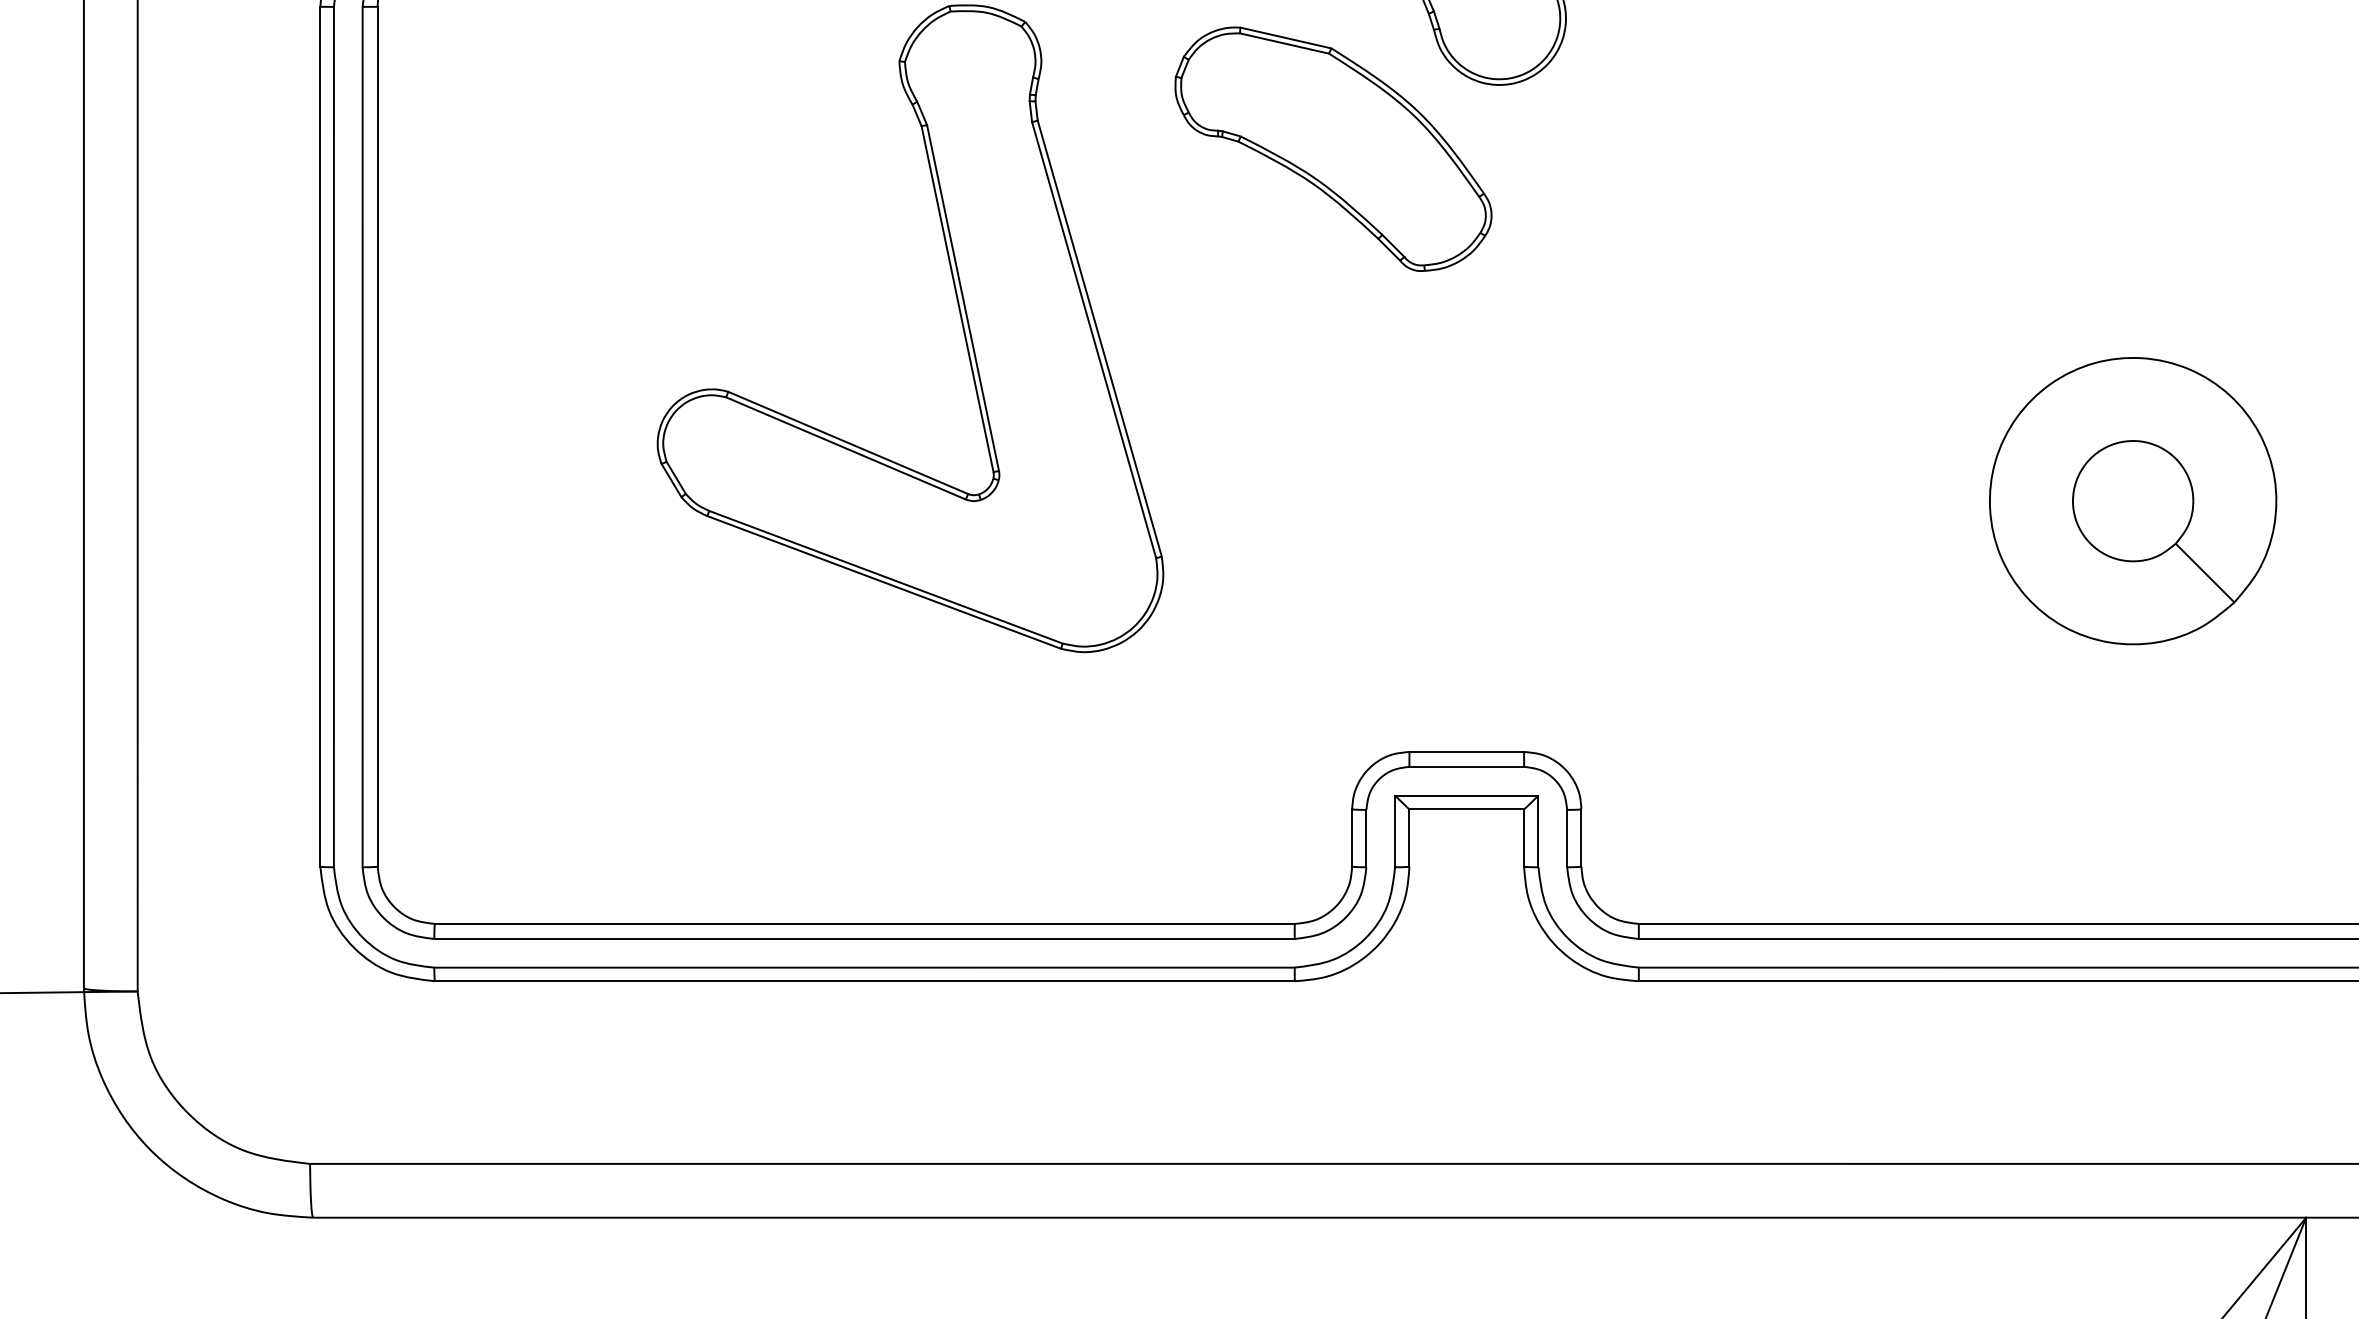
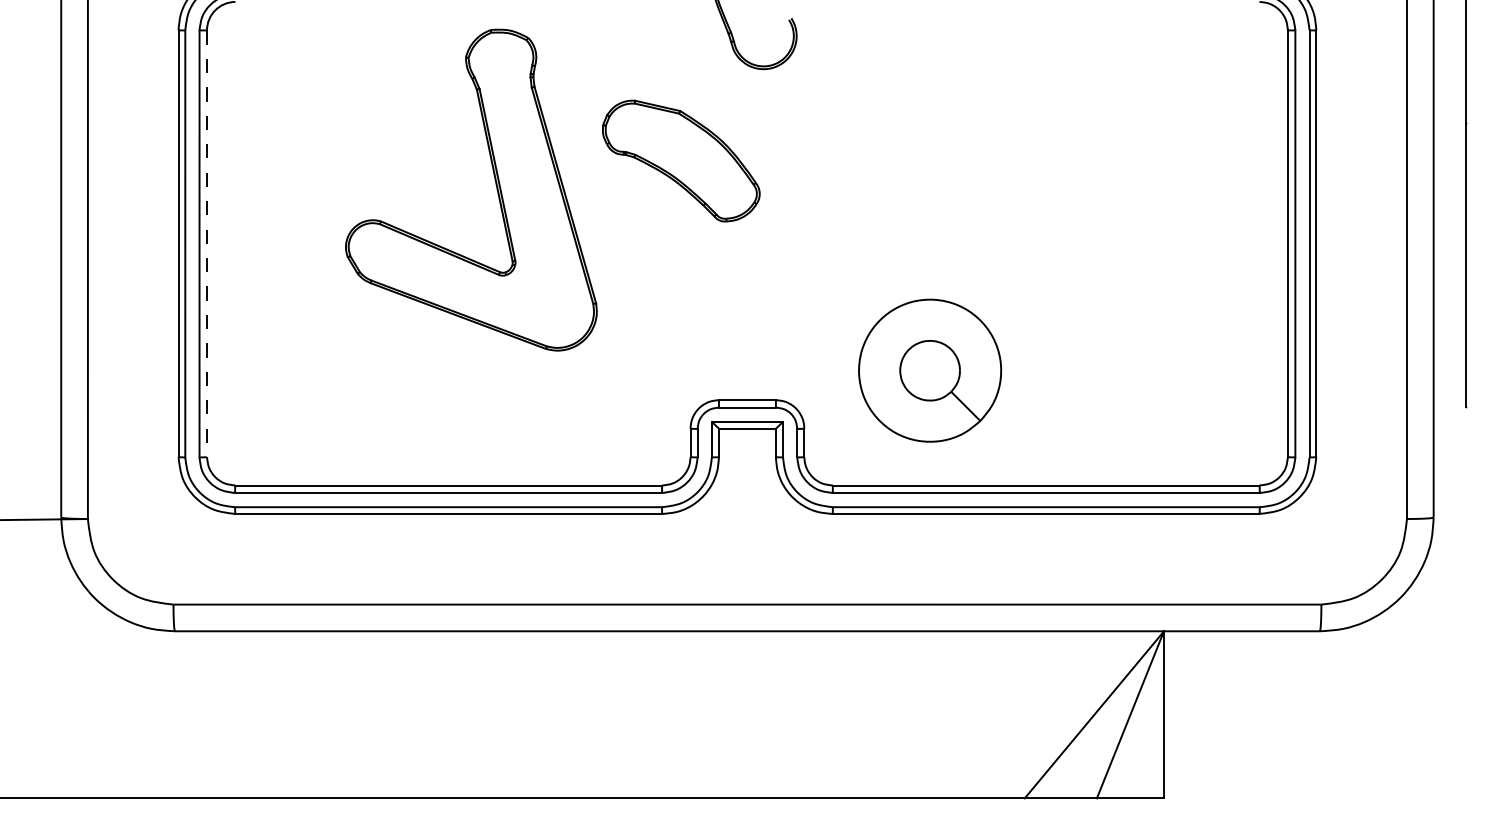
part: (1333, 148) -> (681, 160), moved
line: (378, 438) -> (207, 244), solid -> dashed
part: (2133, 500) -> (930, 370), moved

